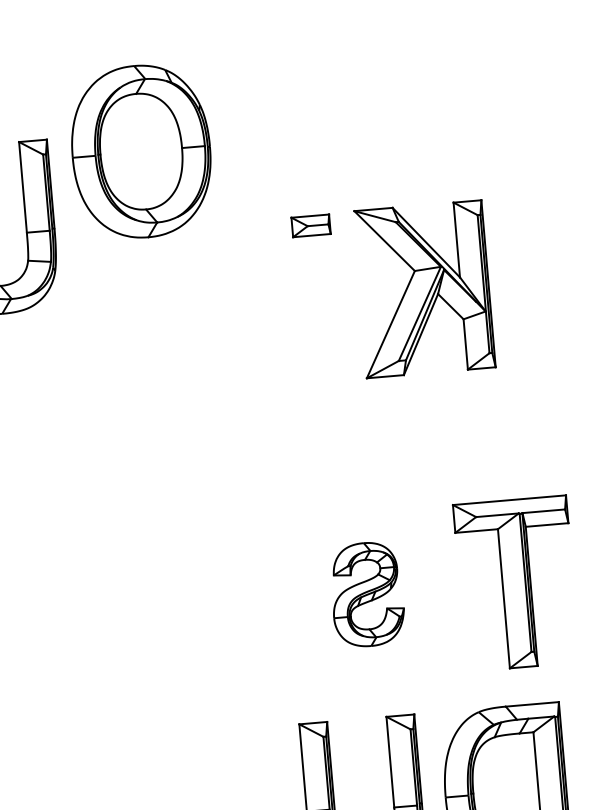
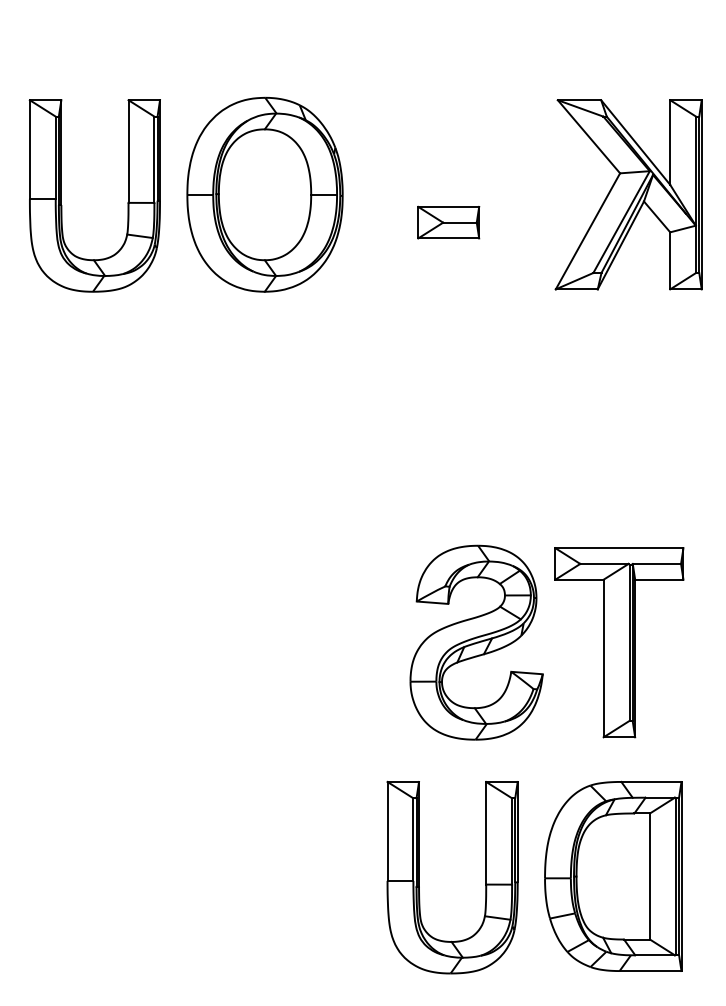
part: (140, 151) -> (264, 194), moved
part: (310, 225) -> (448, 222), size x1.43
part: (423, 289) -> (628, 194), moved
part: (516, 583) -> (619, 642), moved
part: (367, 594) -> (476, 642), size x1.67

